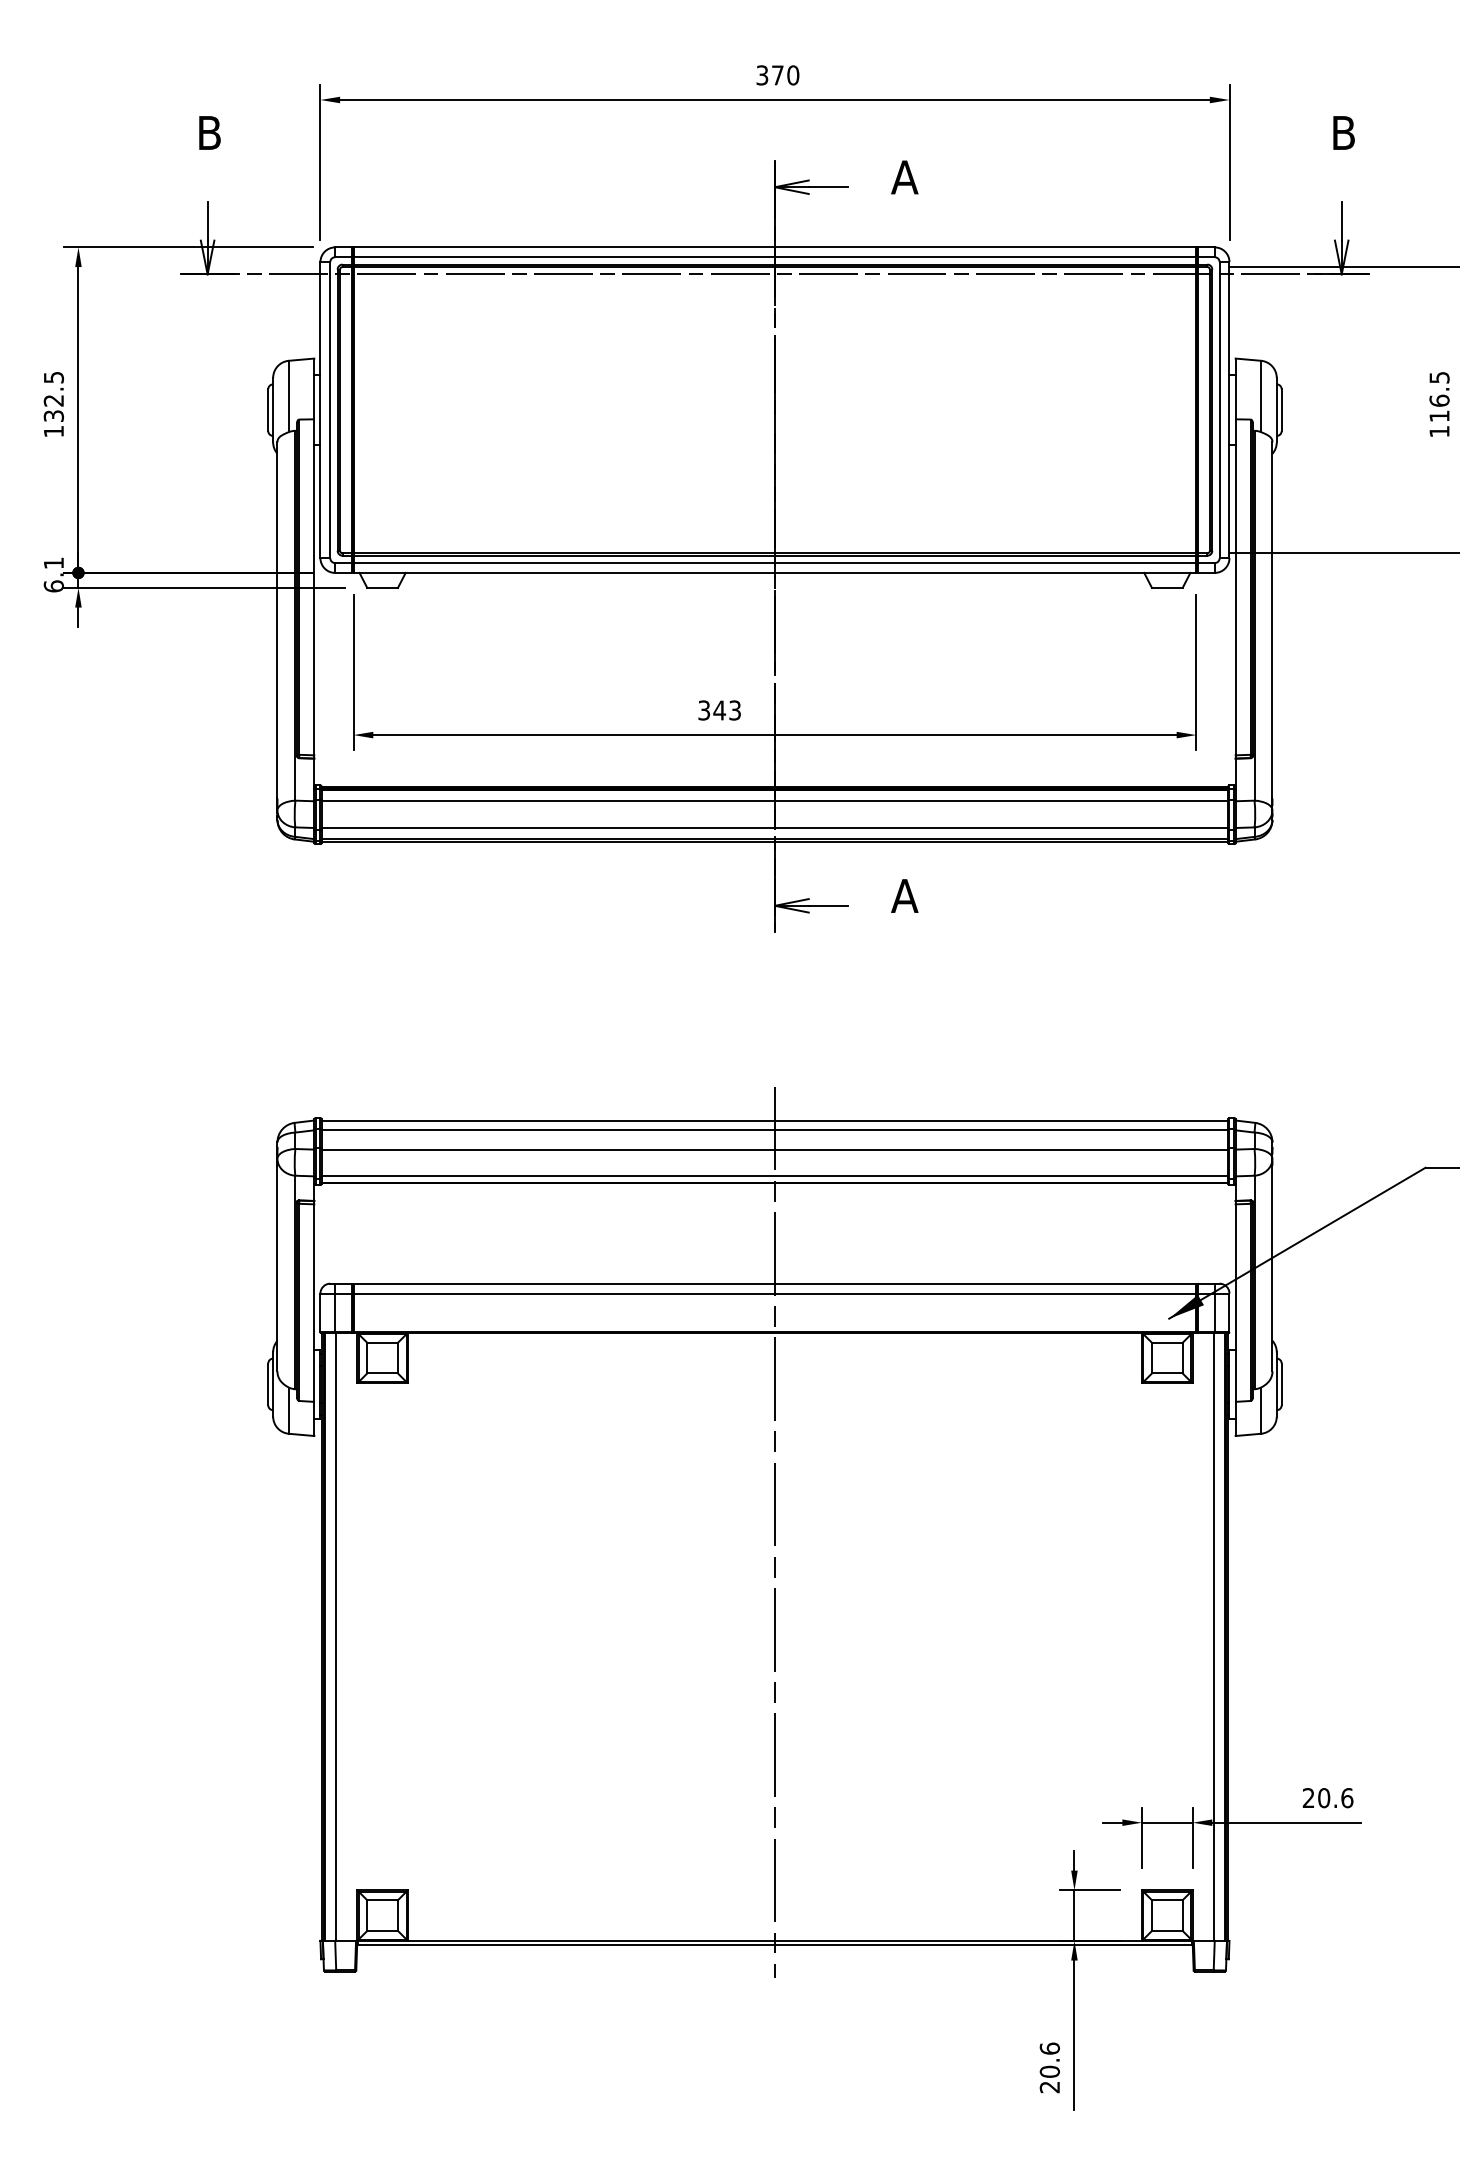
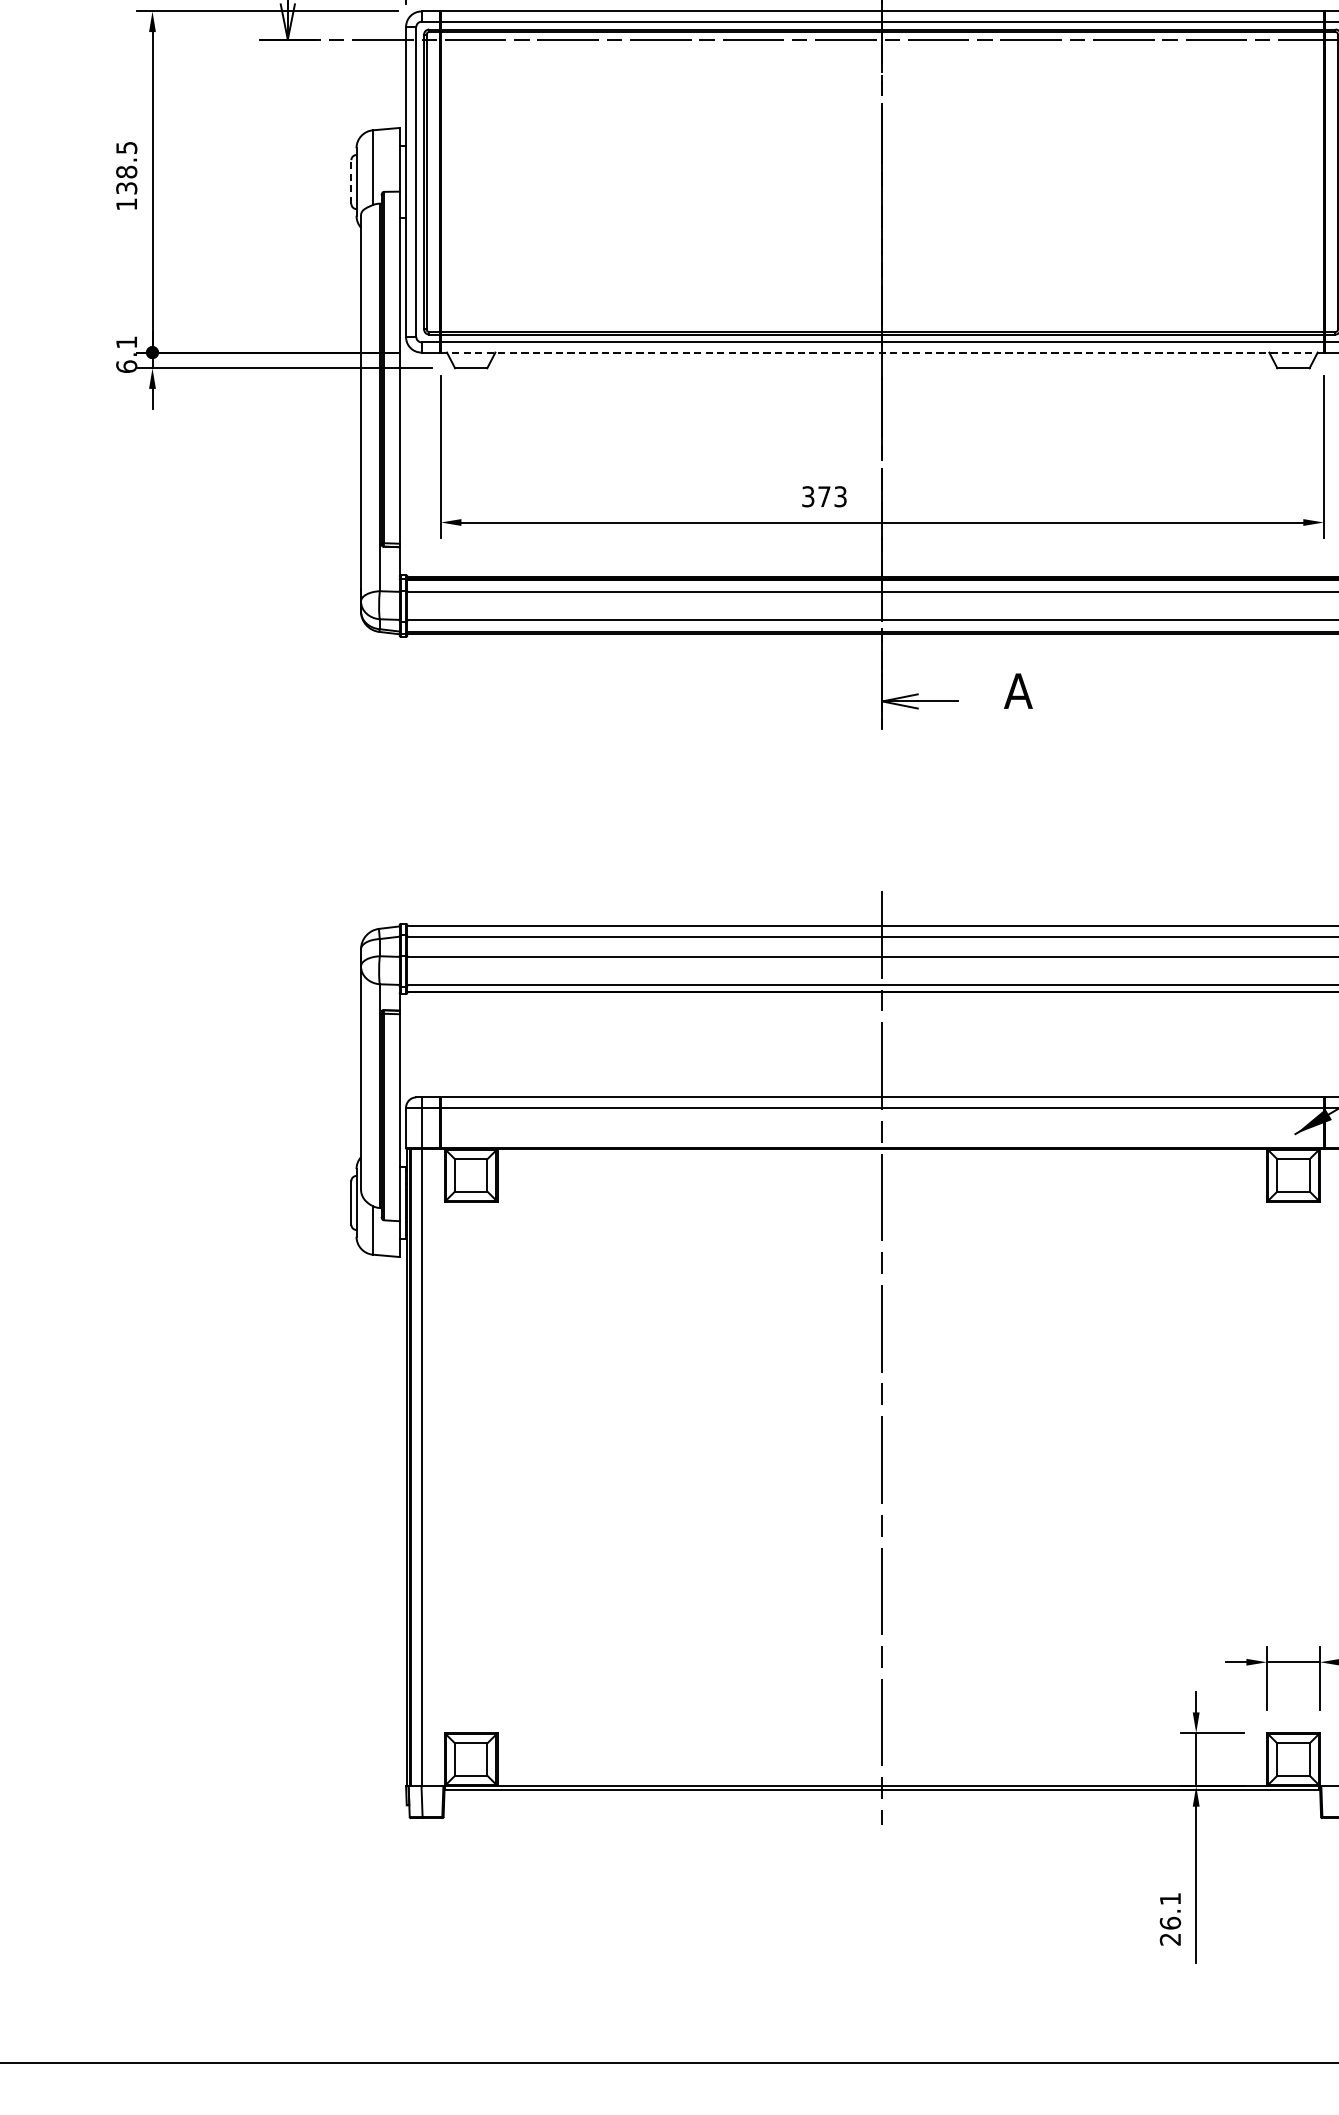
text: (53, 400) -> (126, 171), 132.5 -> 138.5
line: (268, 410) -> (351, 182), solid -> dashed
line: (774, 572) -> (881, 352), solid -> dashed
text: (719, 710) -> (824, 496), 343 -> 373
text: (1049, 2059) -> (1170, 1910), 20.6 -> 26.1

